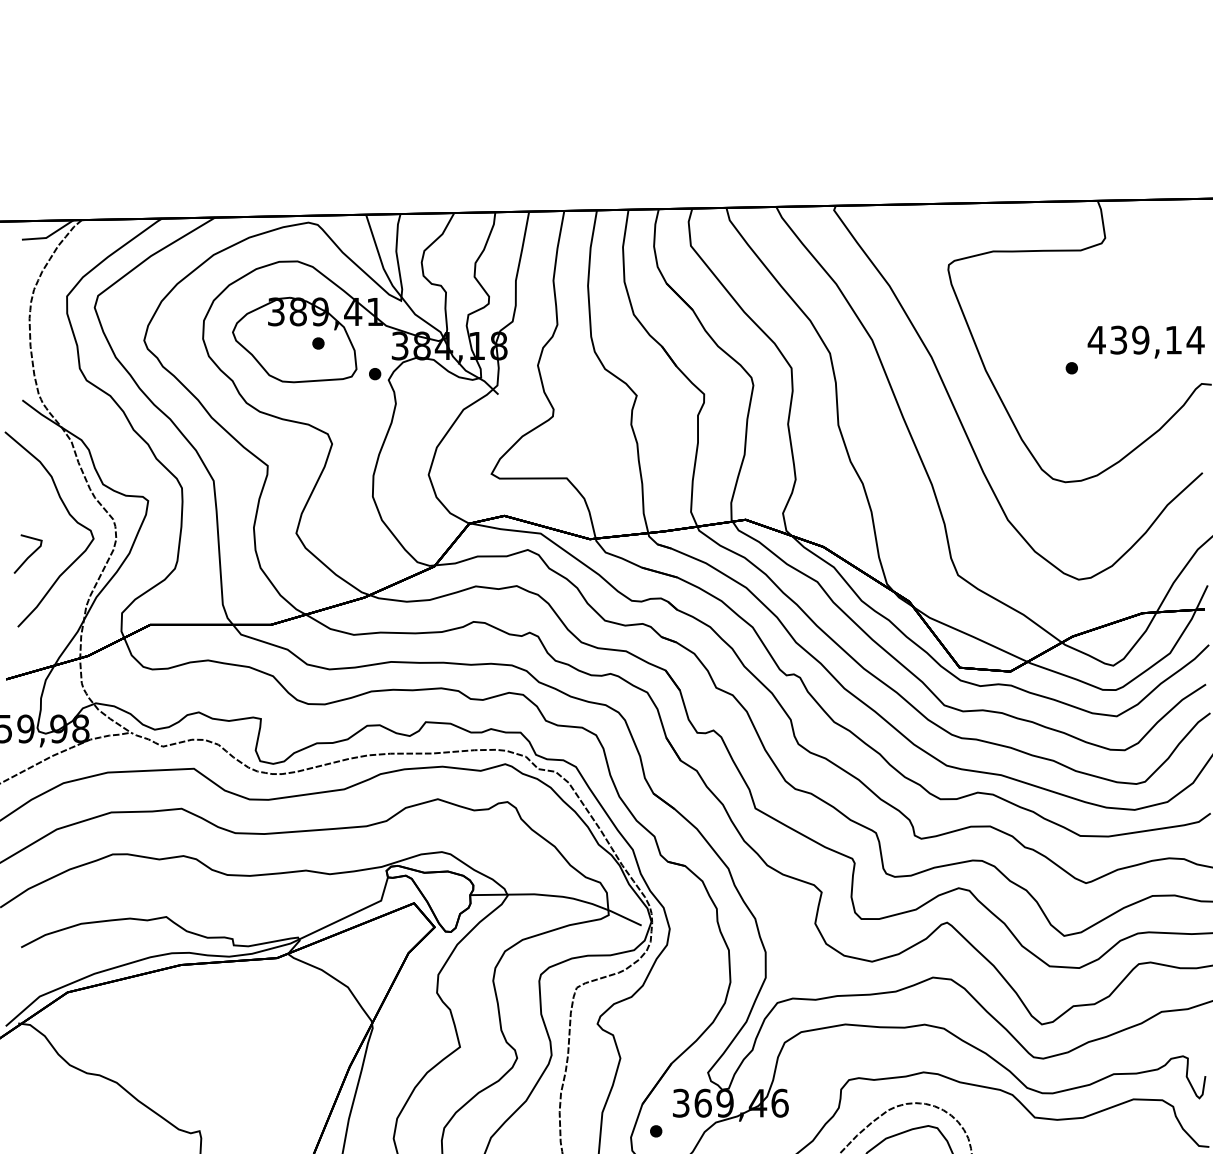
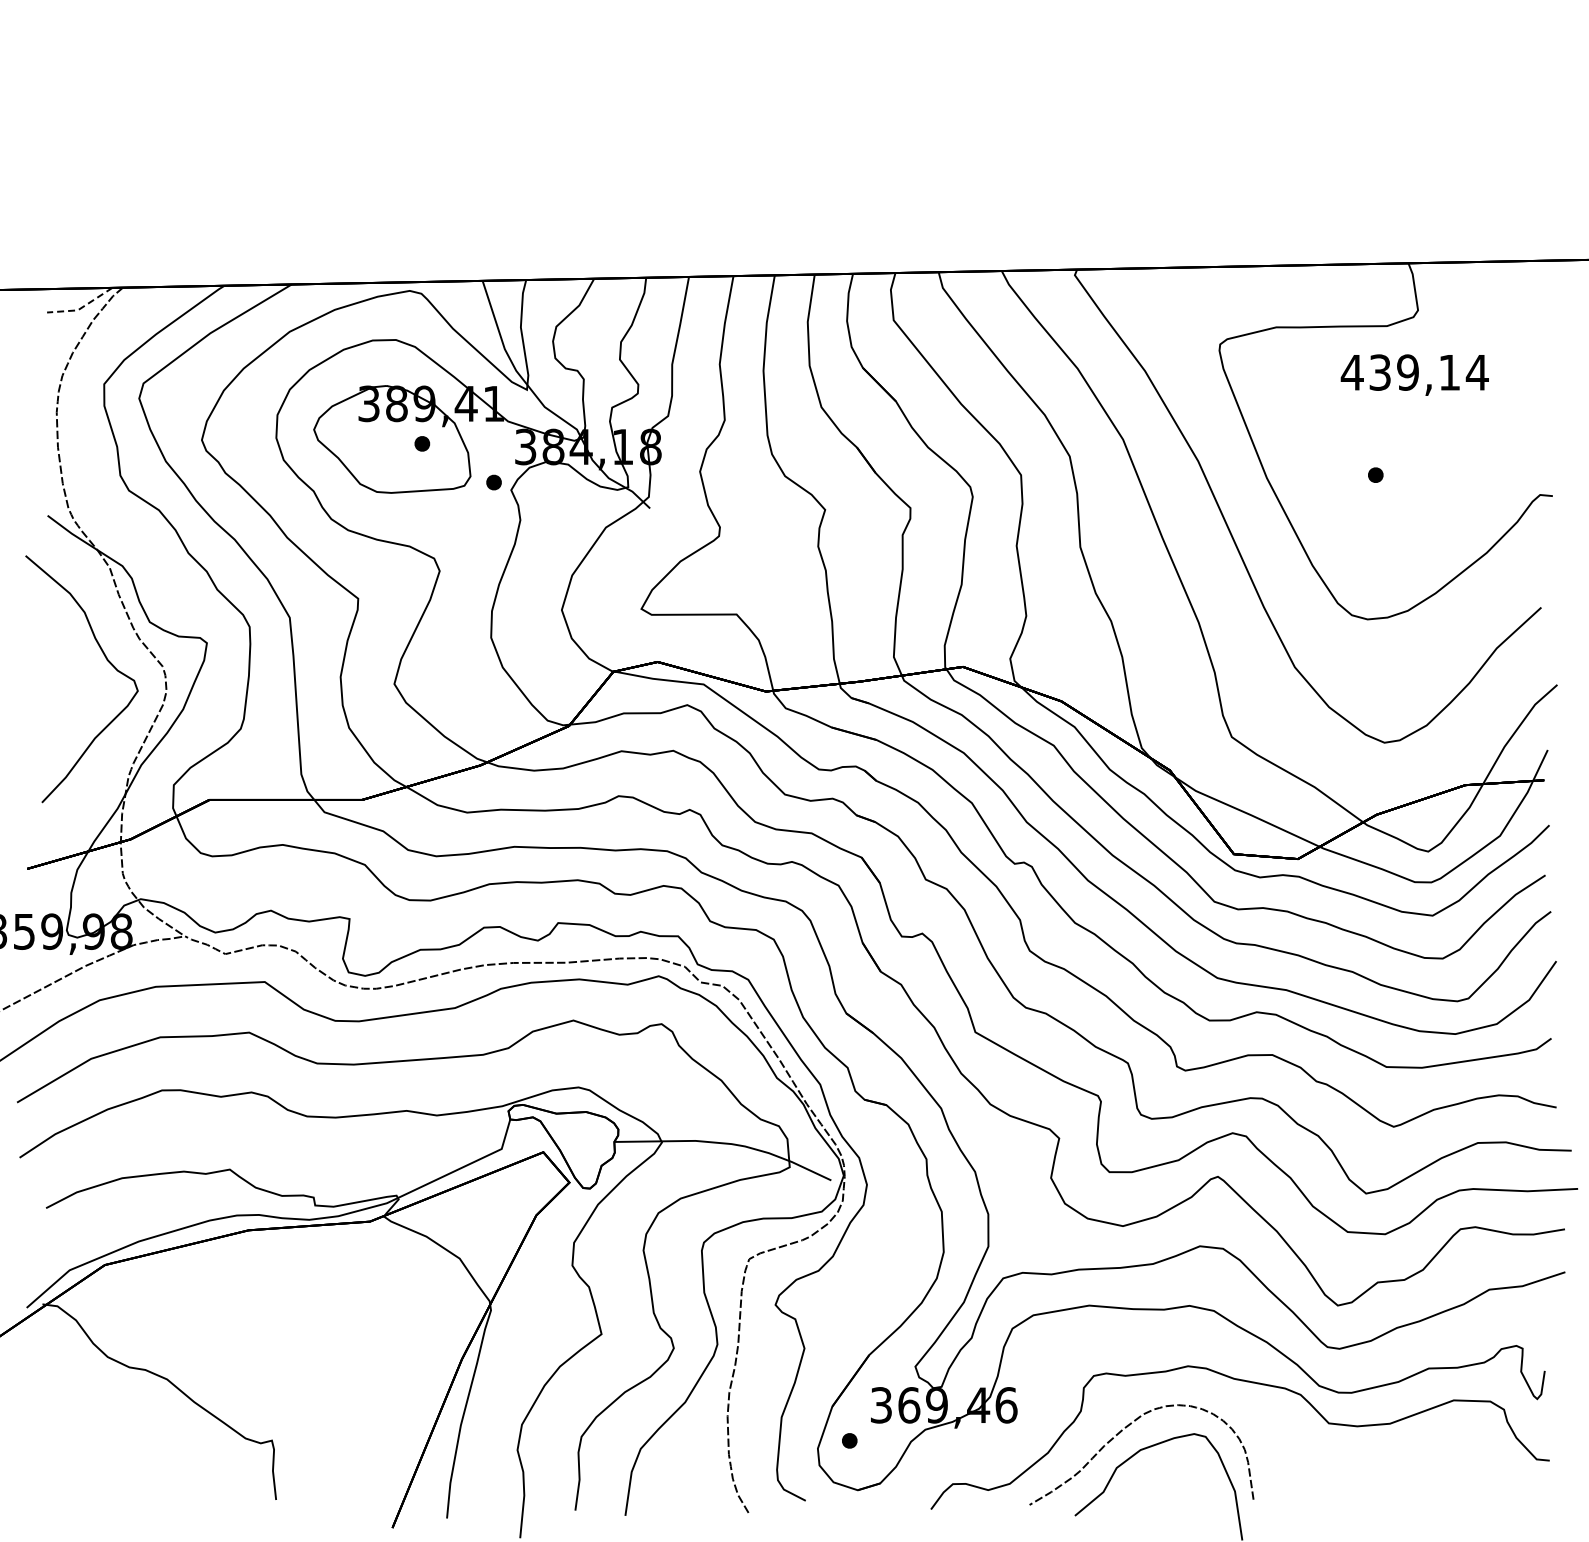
line: (49, 235) -> (81, 307), solid -> dashed
text: (1145, 341) -> (1414, 374), moved
line: (29, 555) -> (56, 712), removed

